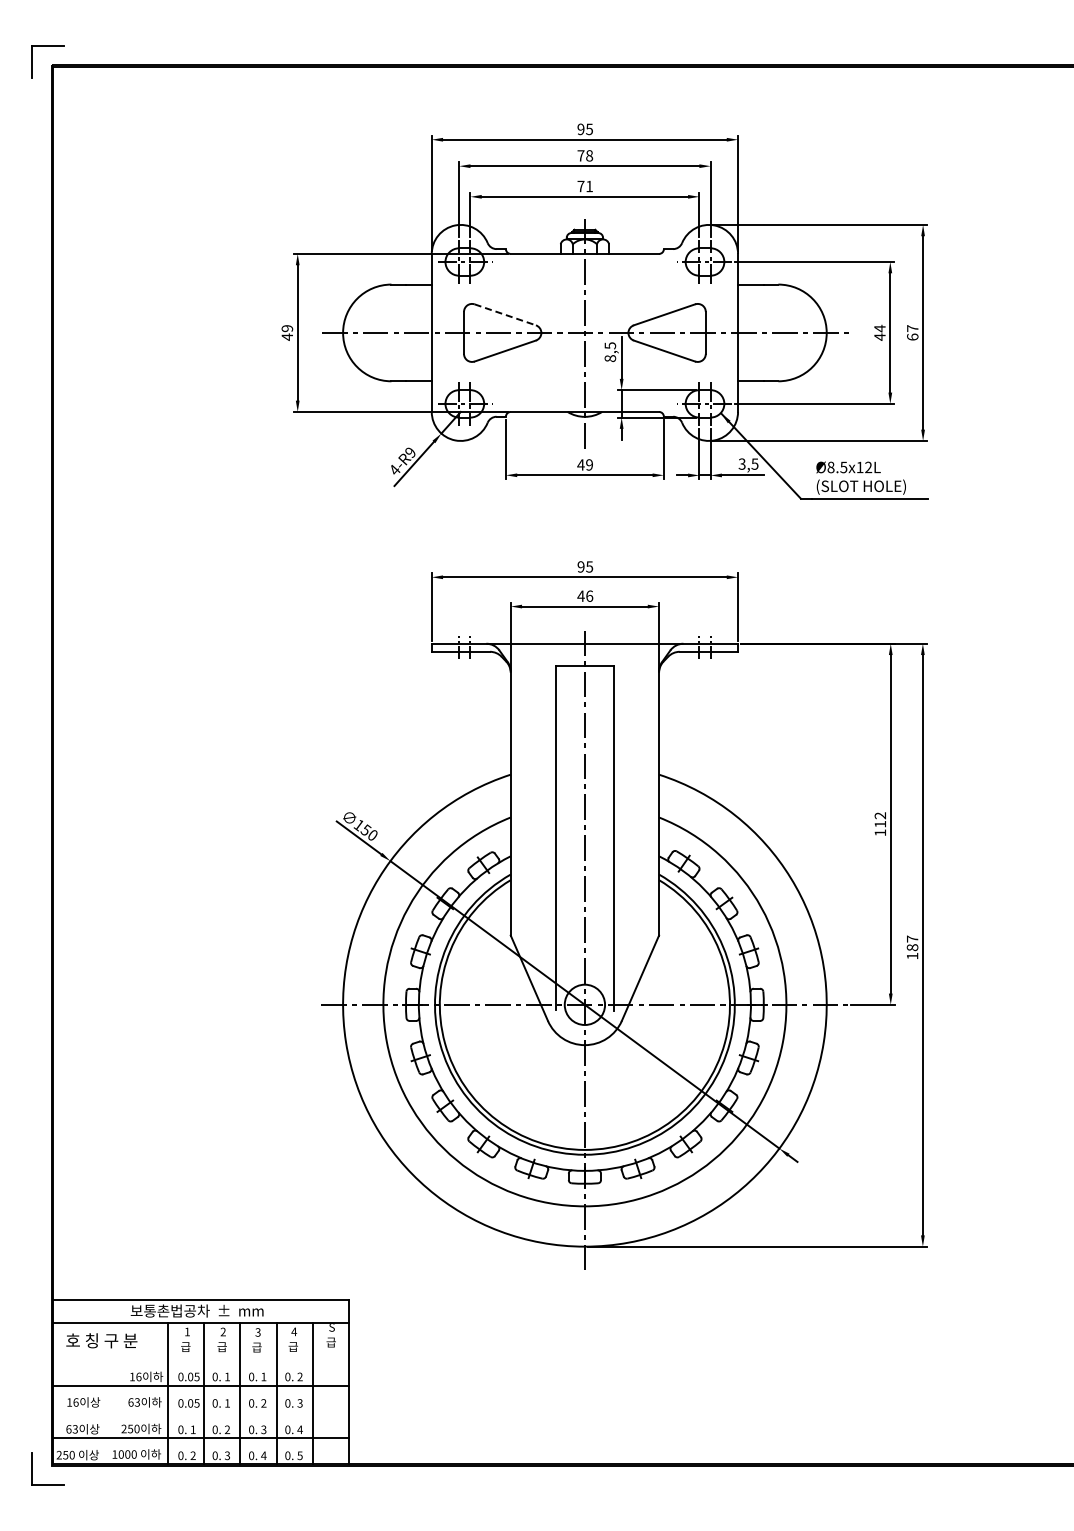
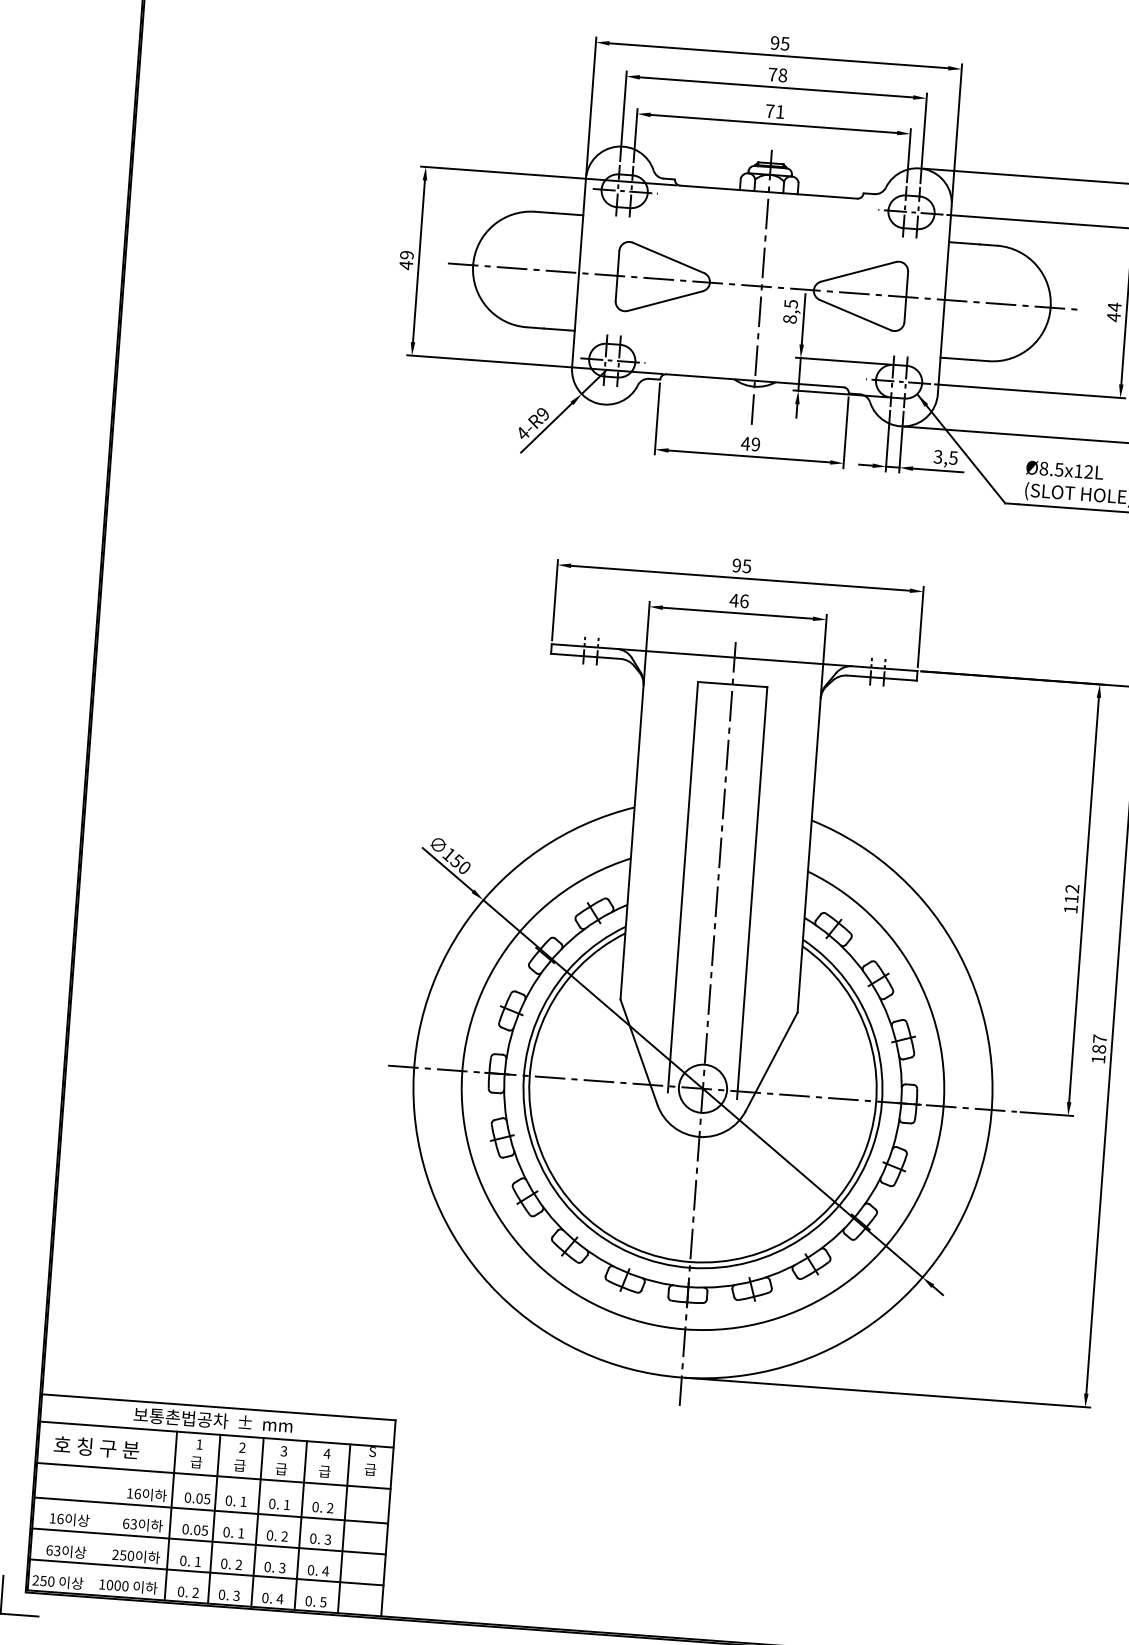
line: (505, 315) -> (668, 258), dashed -> solid
line: (201, 1357) -> (214, 1476), added
line: (201, 1412) -> (209, 1541), added

